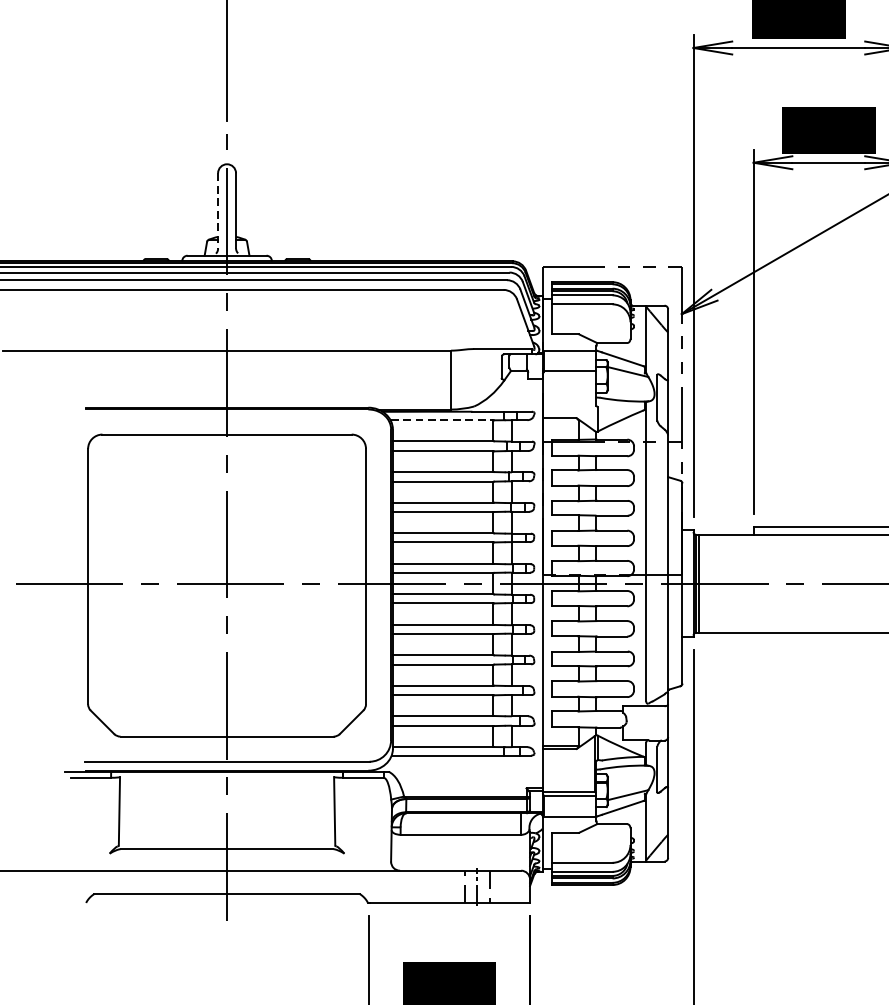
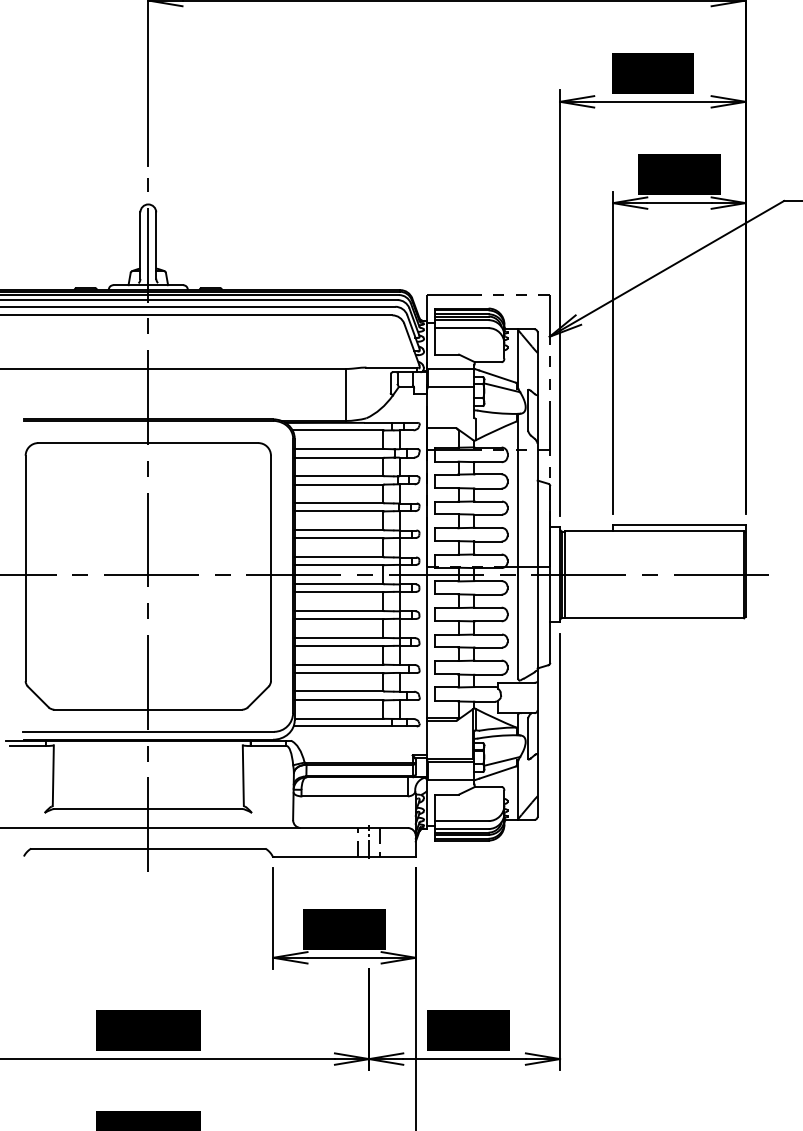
line: (218, 211) -> (140, 246), dashed -> solid
line: (442, 420) -> (338, 430), dashed -> solid

